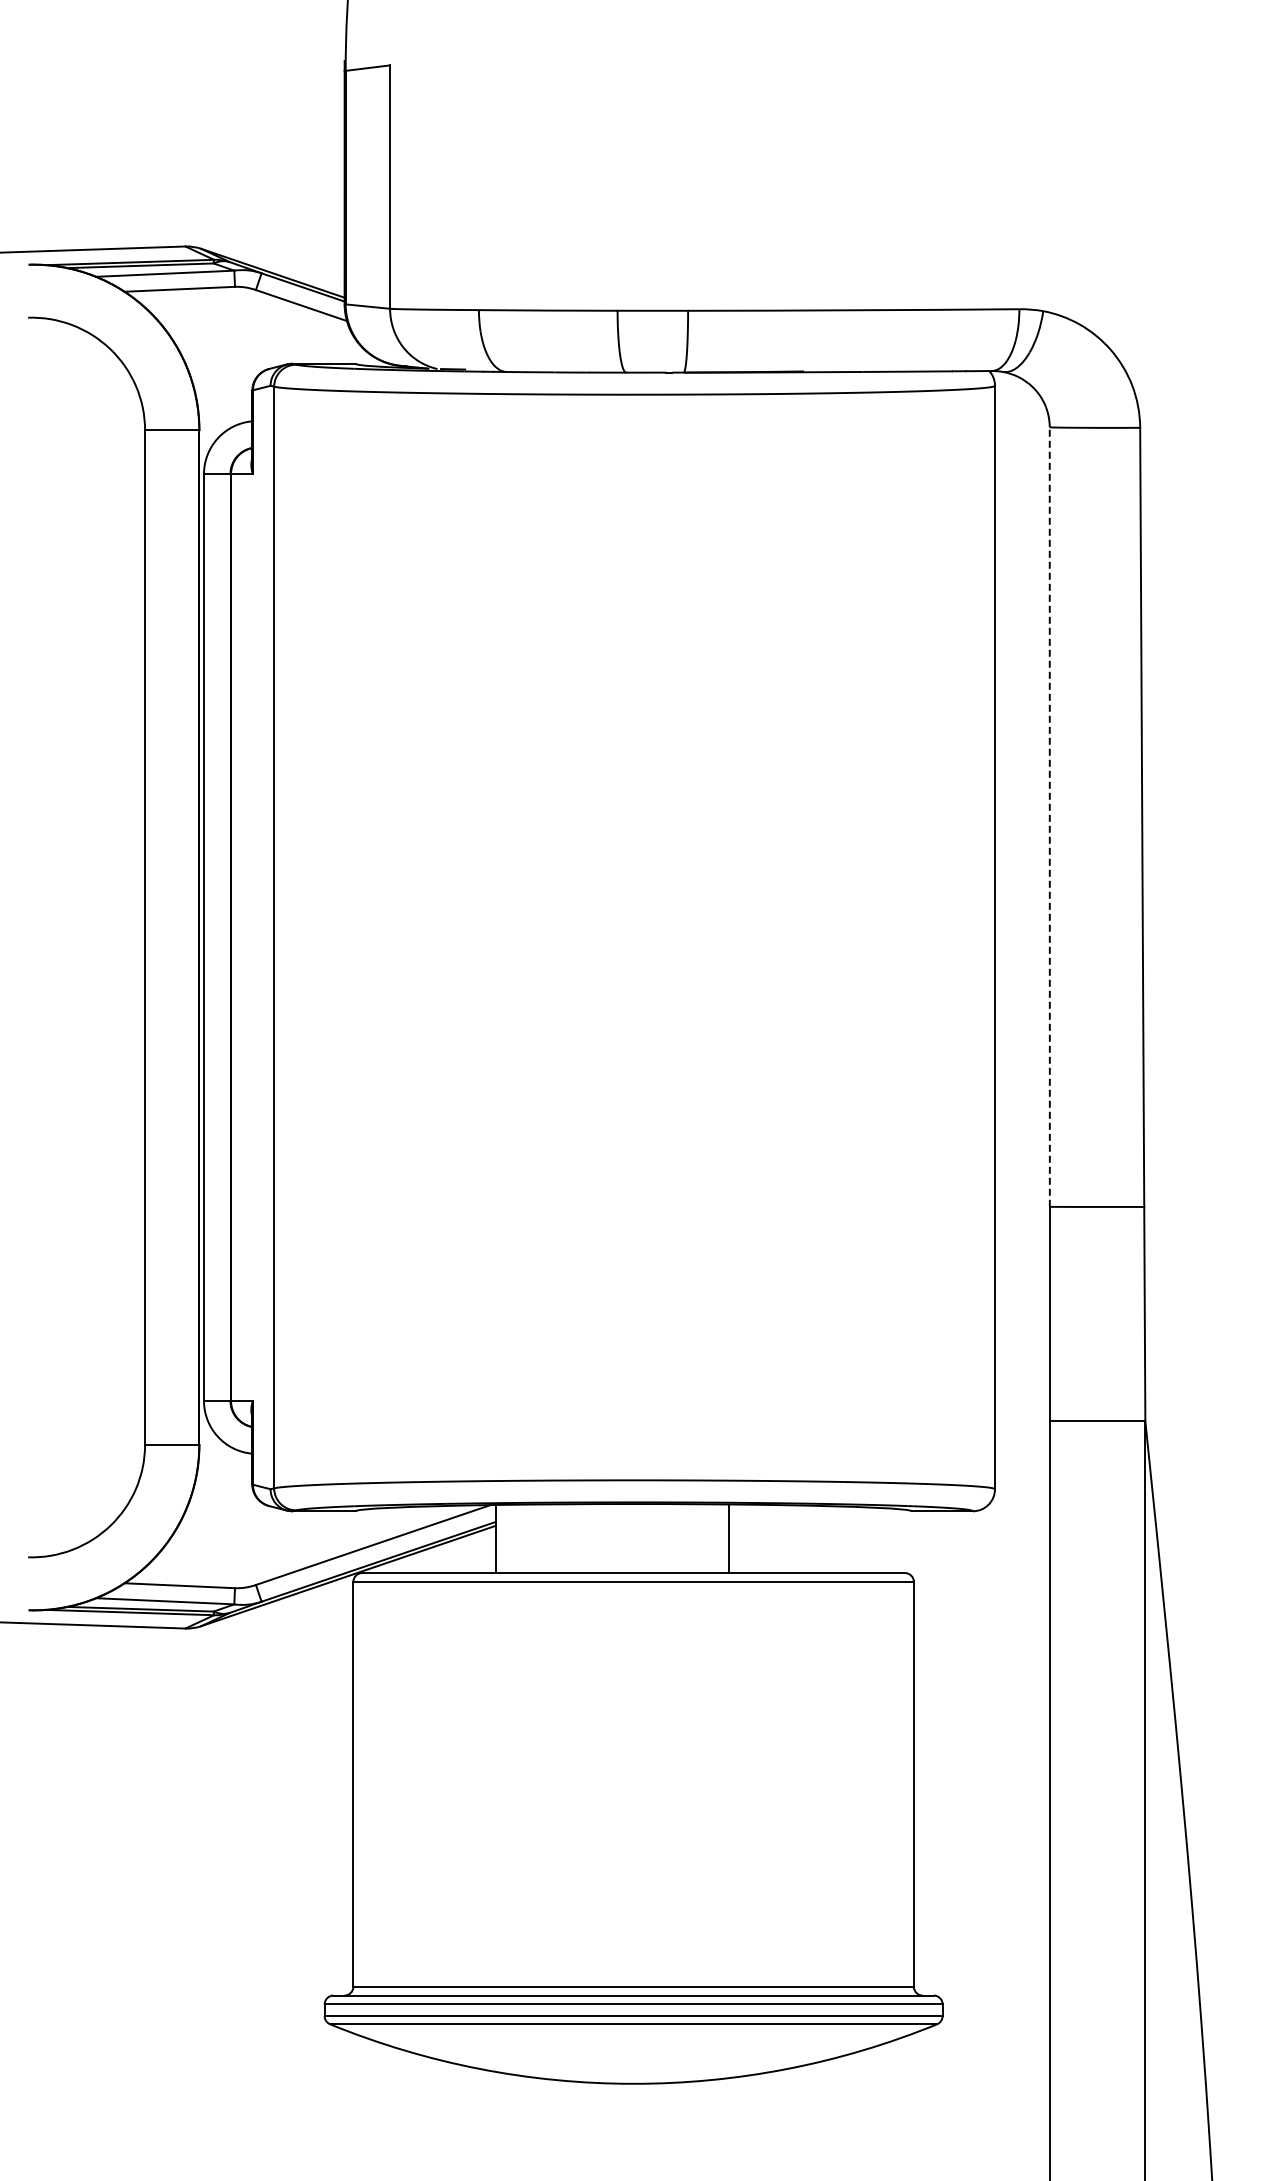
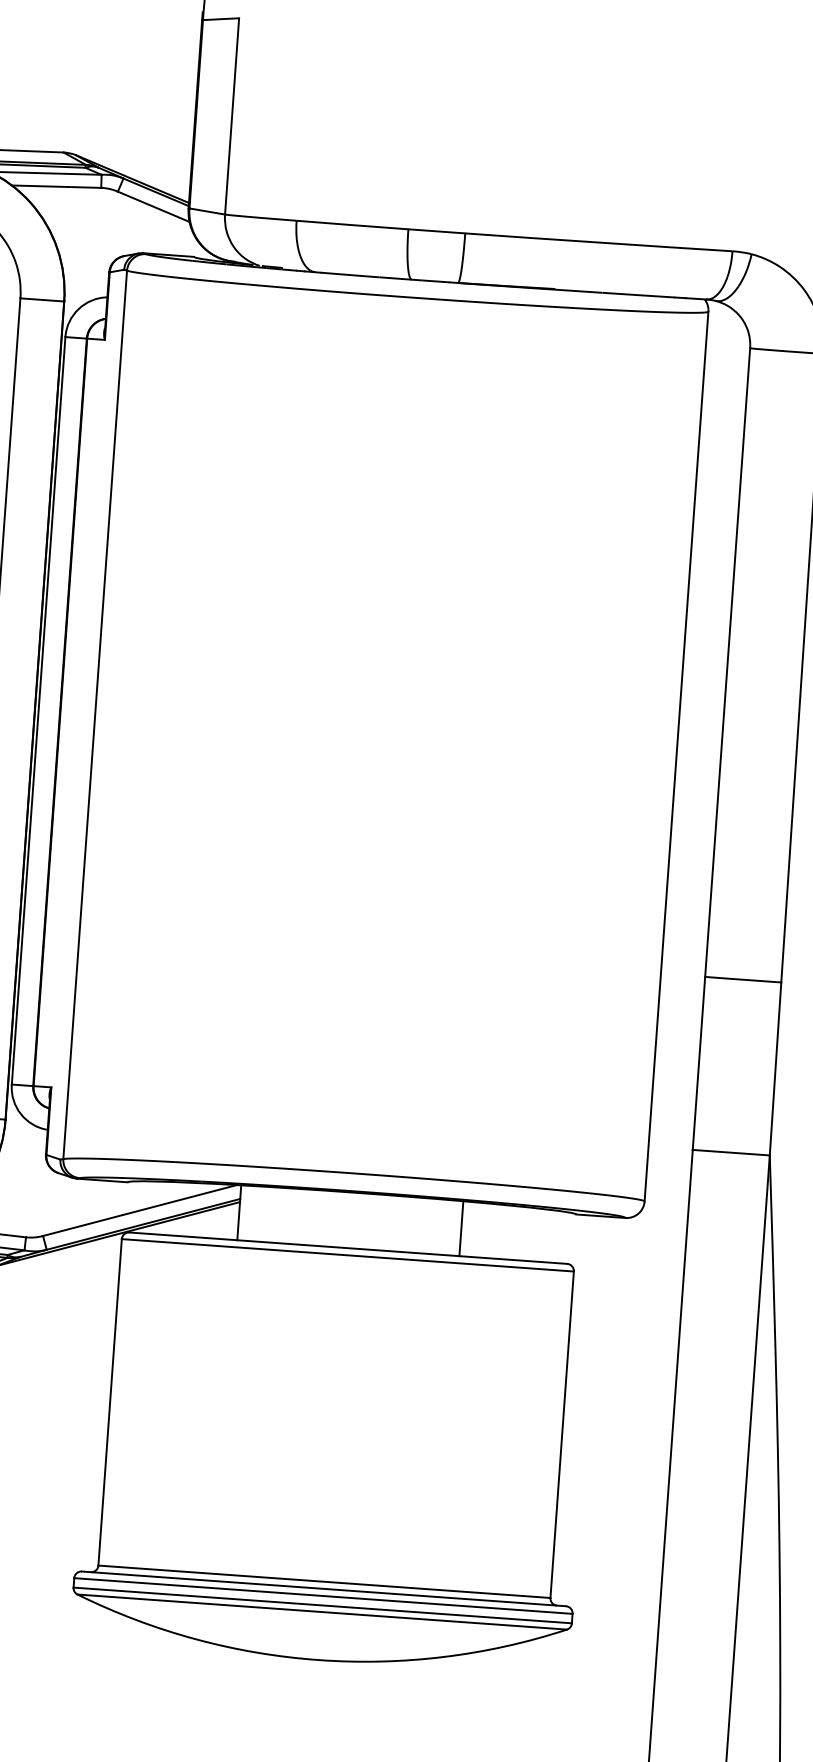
line: (1049, 817) -> (727, 662), dashed -> solid
line: (729, 1538) -> (461, 1228), moved

